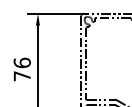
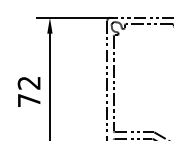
text: (21, 62) -> (28, 82), 76 -> 72

